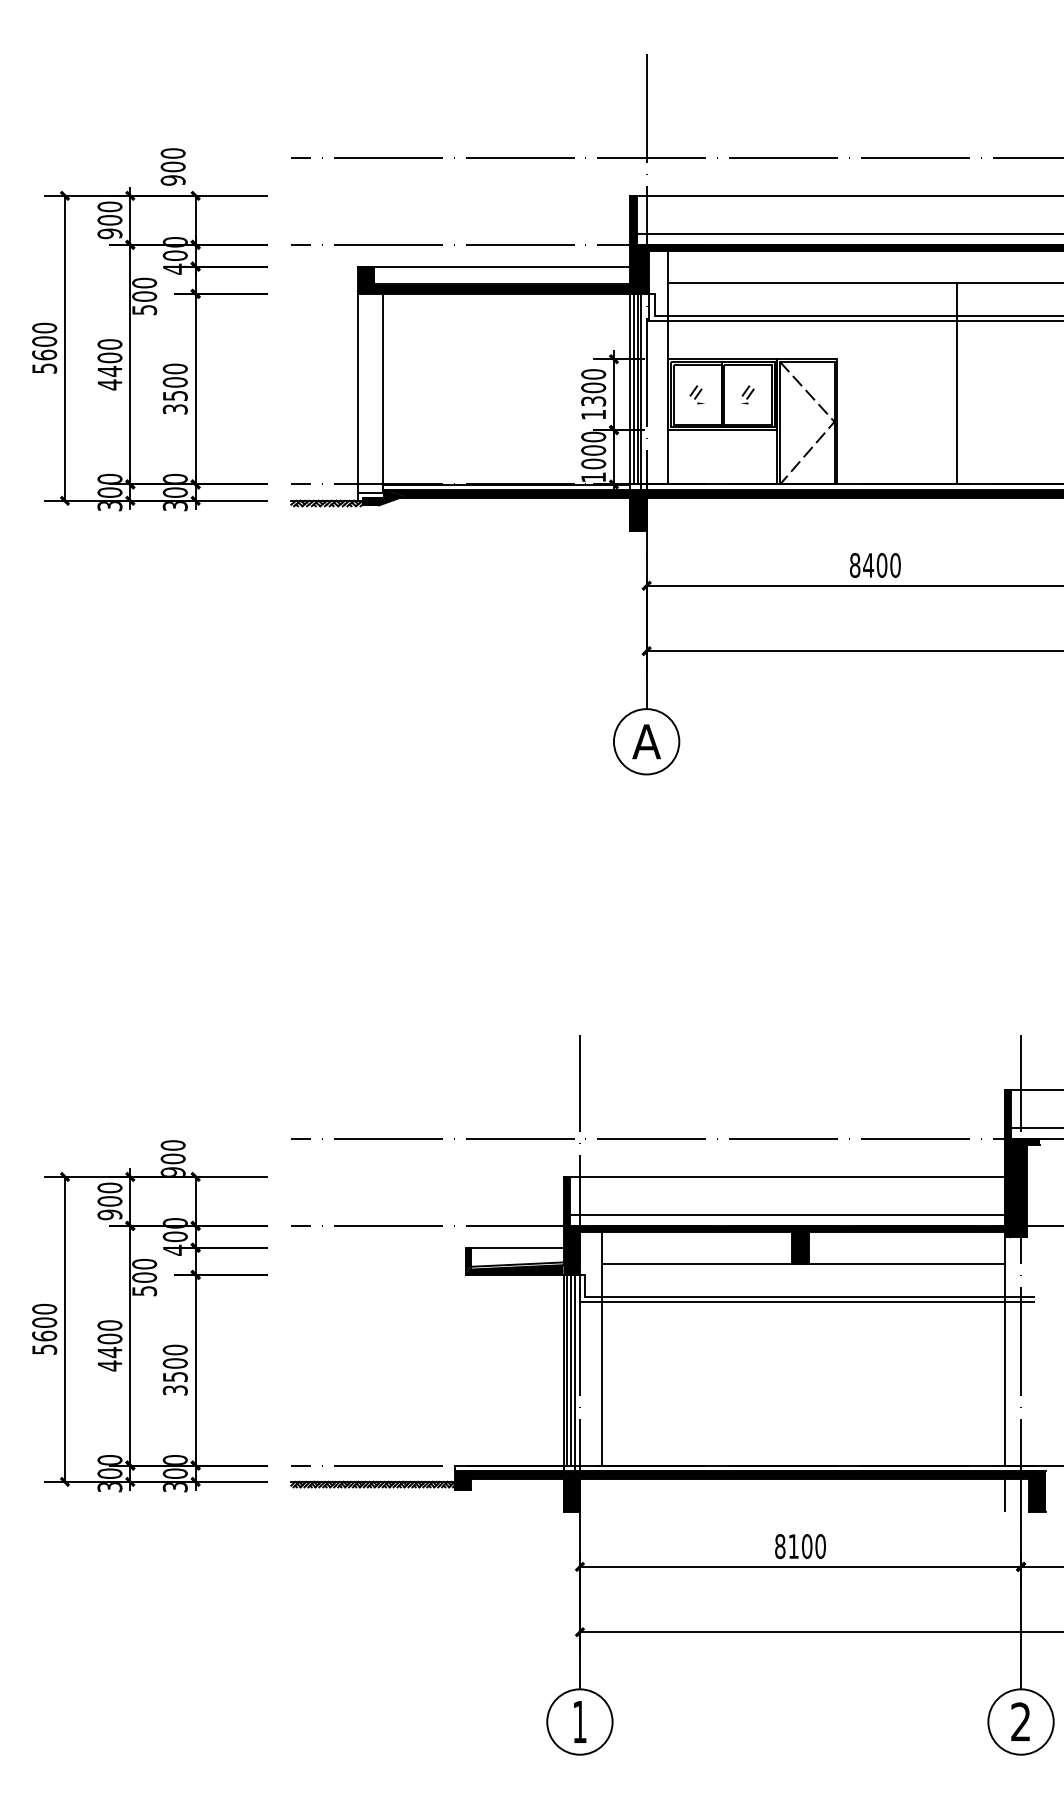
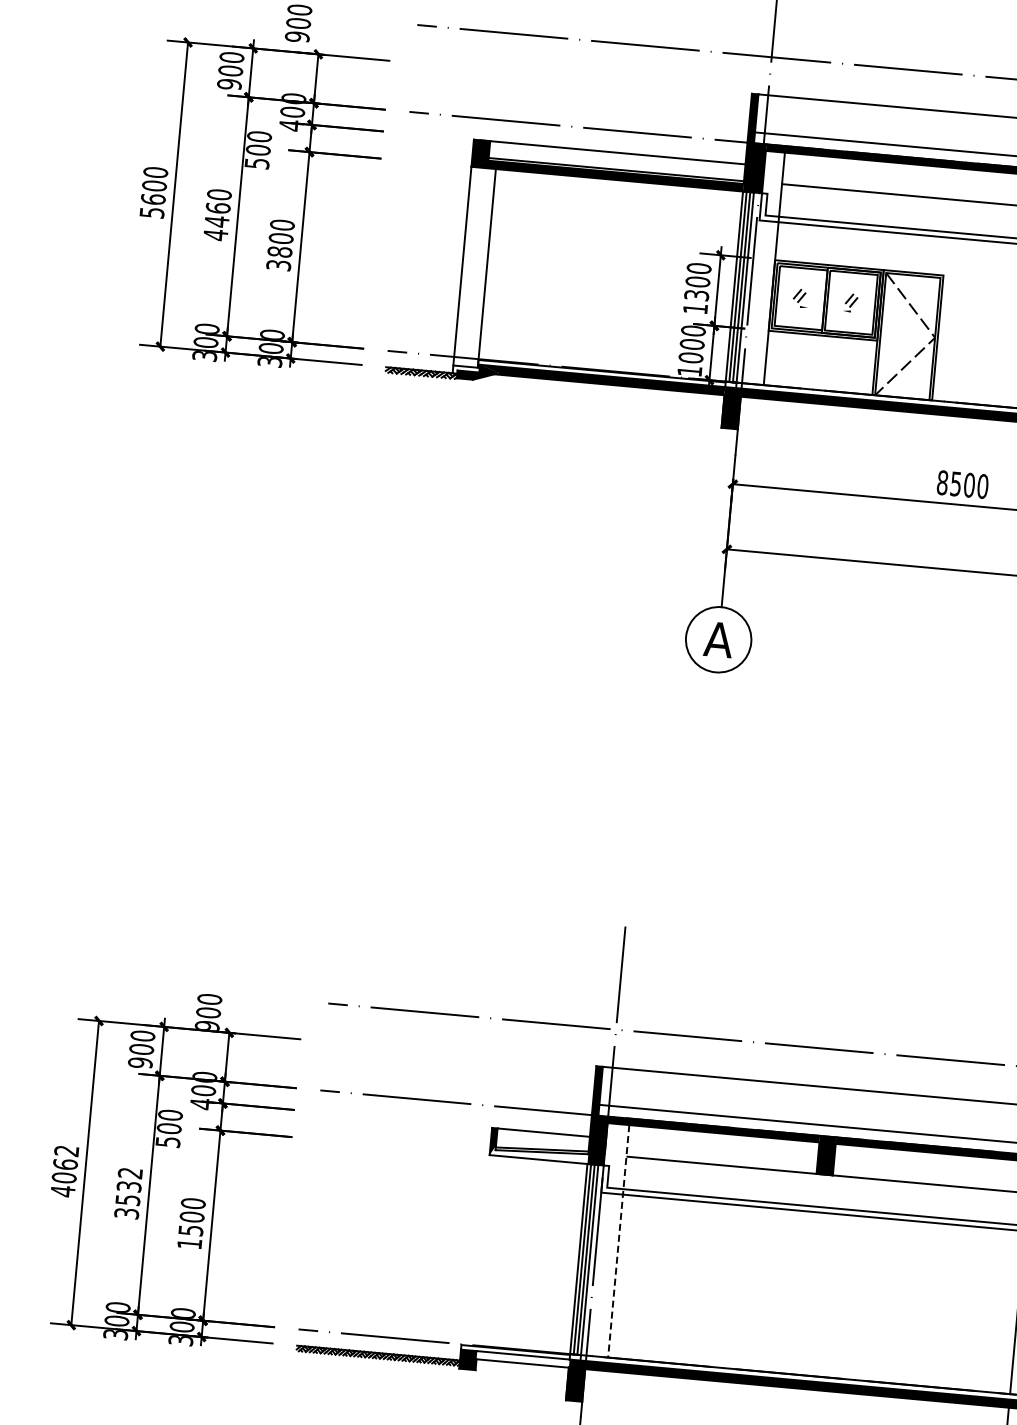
text: (109, 357) -> (217, 207), 4400 -> 4460
text: (174, 395) -> (279, 251), 3500 -> 3800
text: (868, 565) -> (955, 484), 8400 -> 8500
fill: (514, 1269) -> (538, 1154), removed
text: (44, 1329) -> (64, 1171), 5600 -> 4062
text: (109, 1345) -> (128, 1193), 4400 -> 3532
line: (601, 1349) -> (618, 1241), solid -> dashed
text: (174, 1390) -> (188, 1243), 3500 -> 1500
fill: (517, 1475) -> (523, 1359), removed

